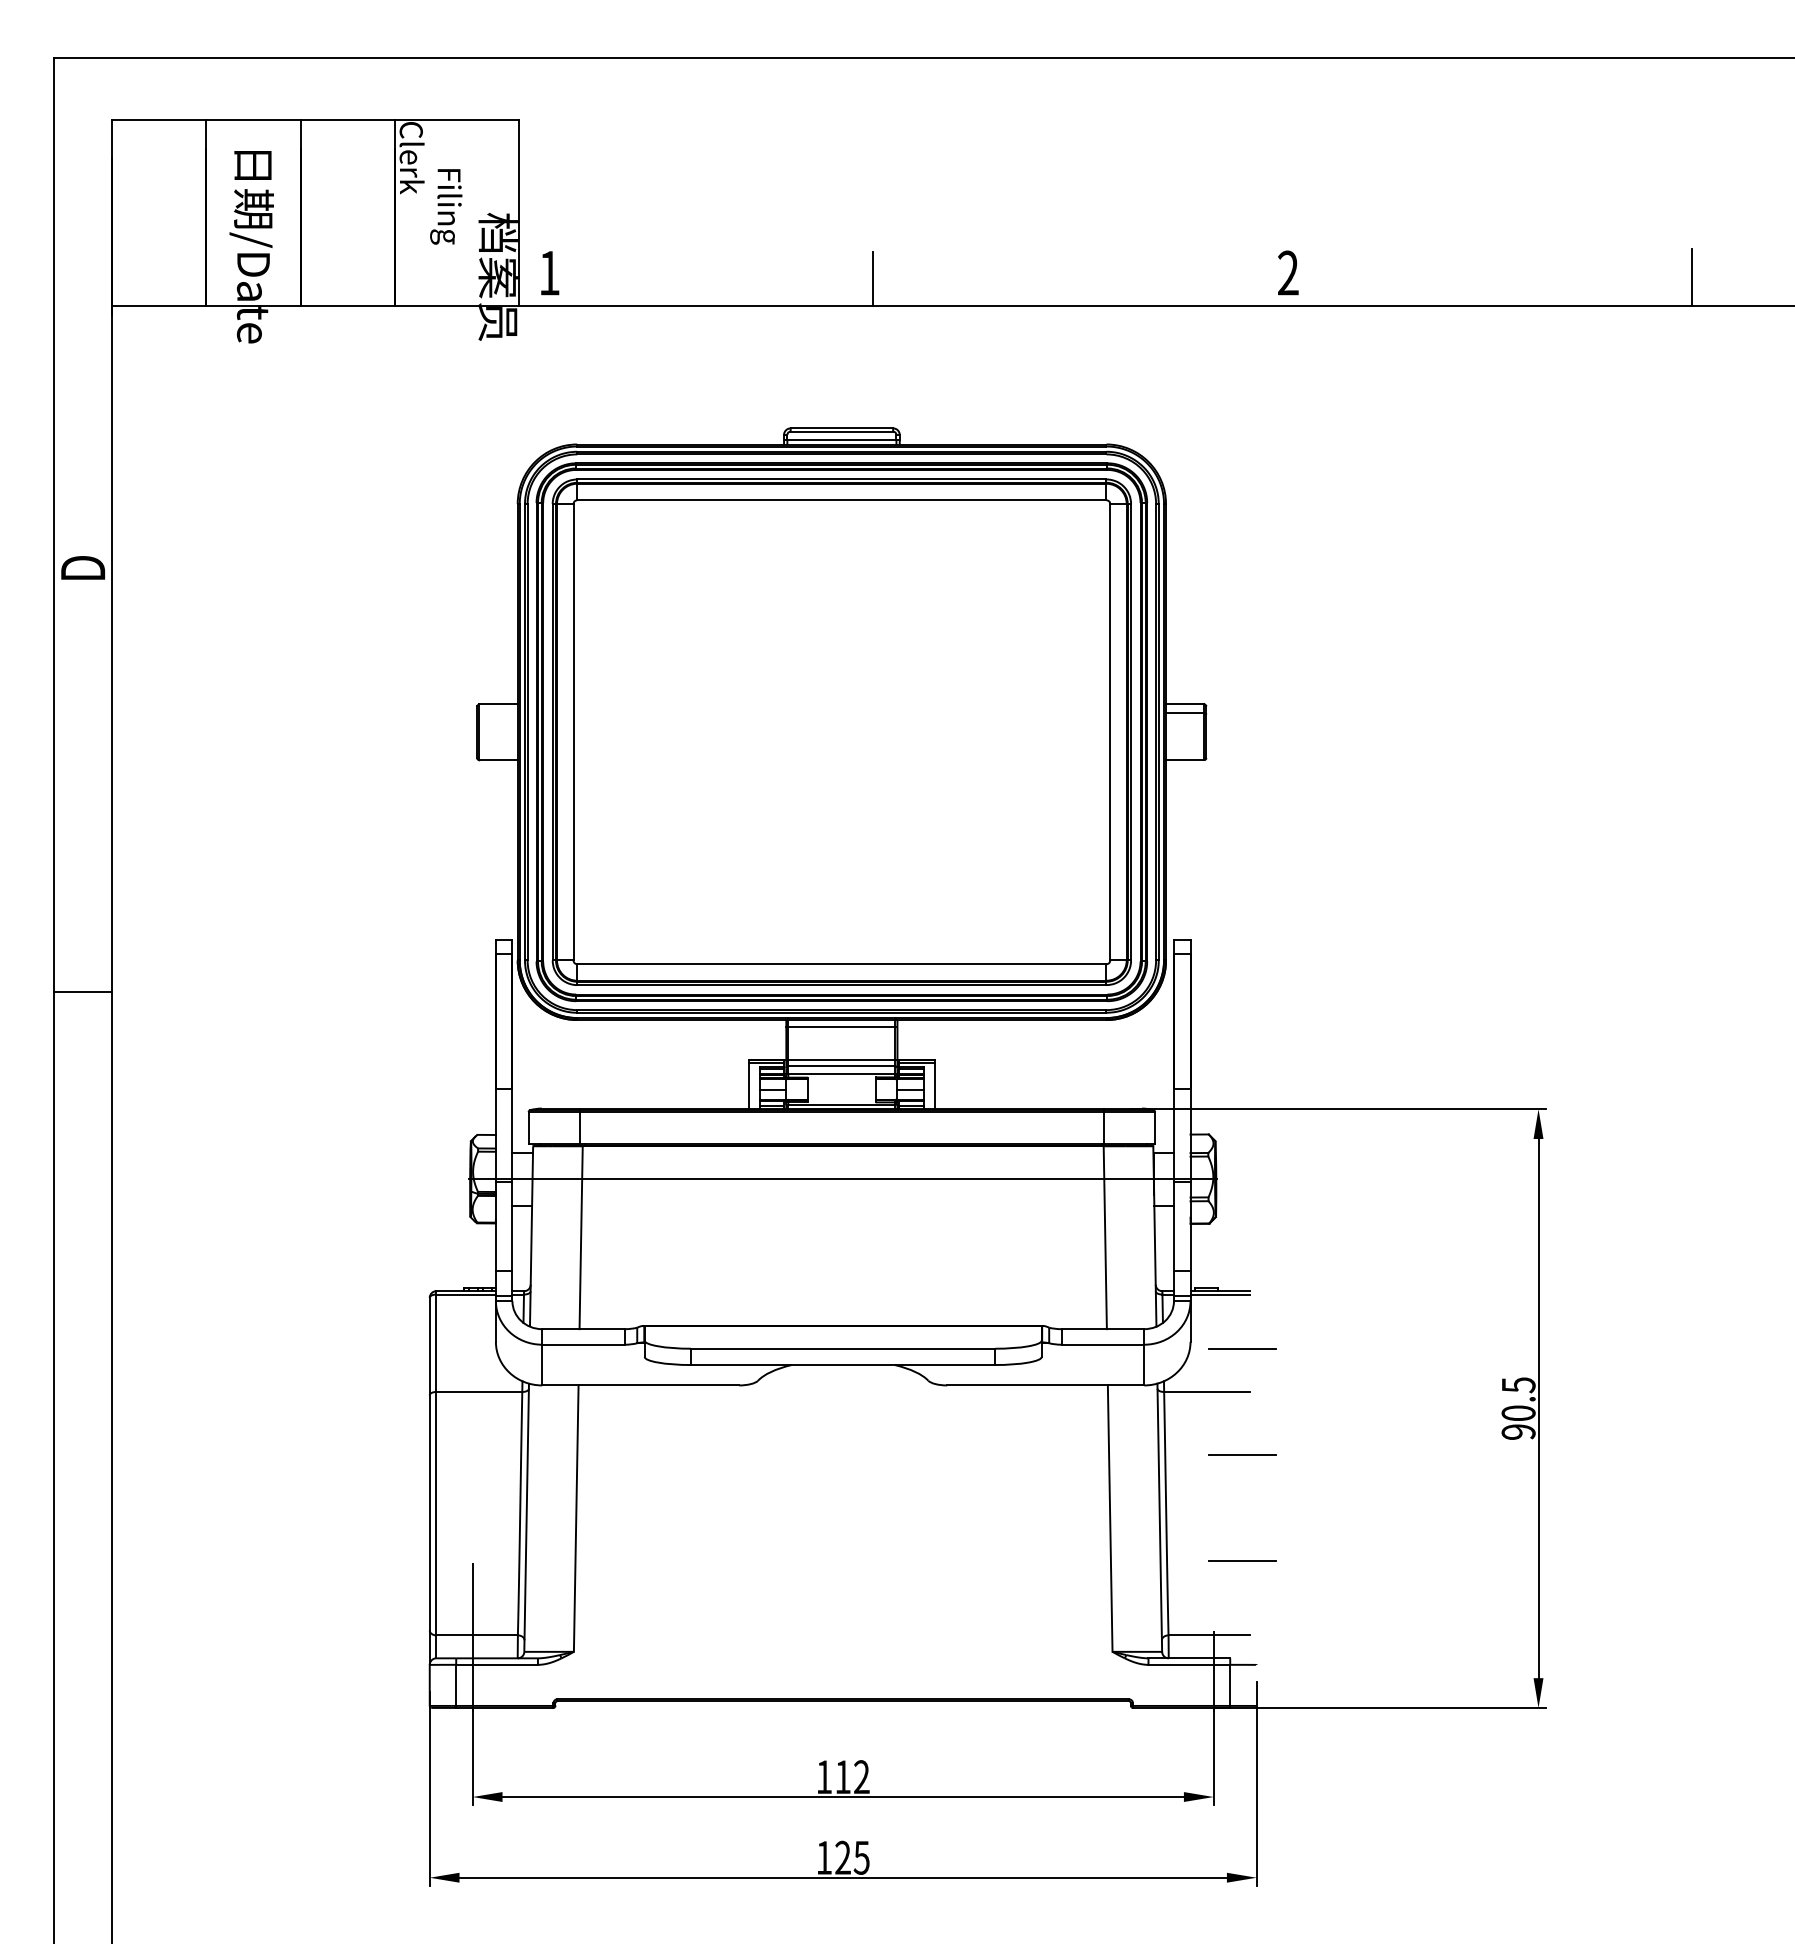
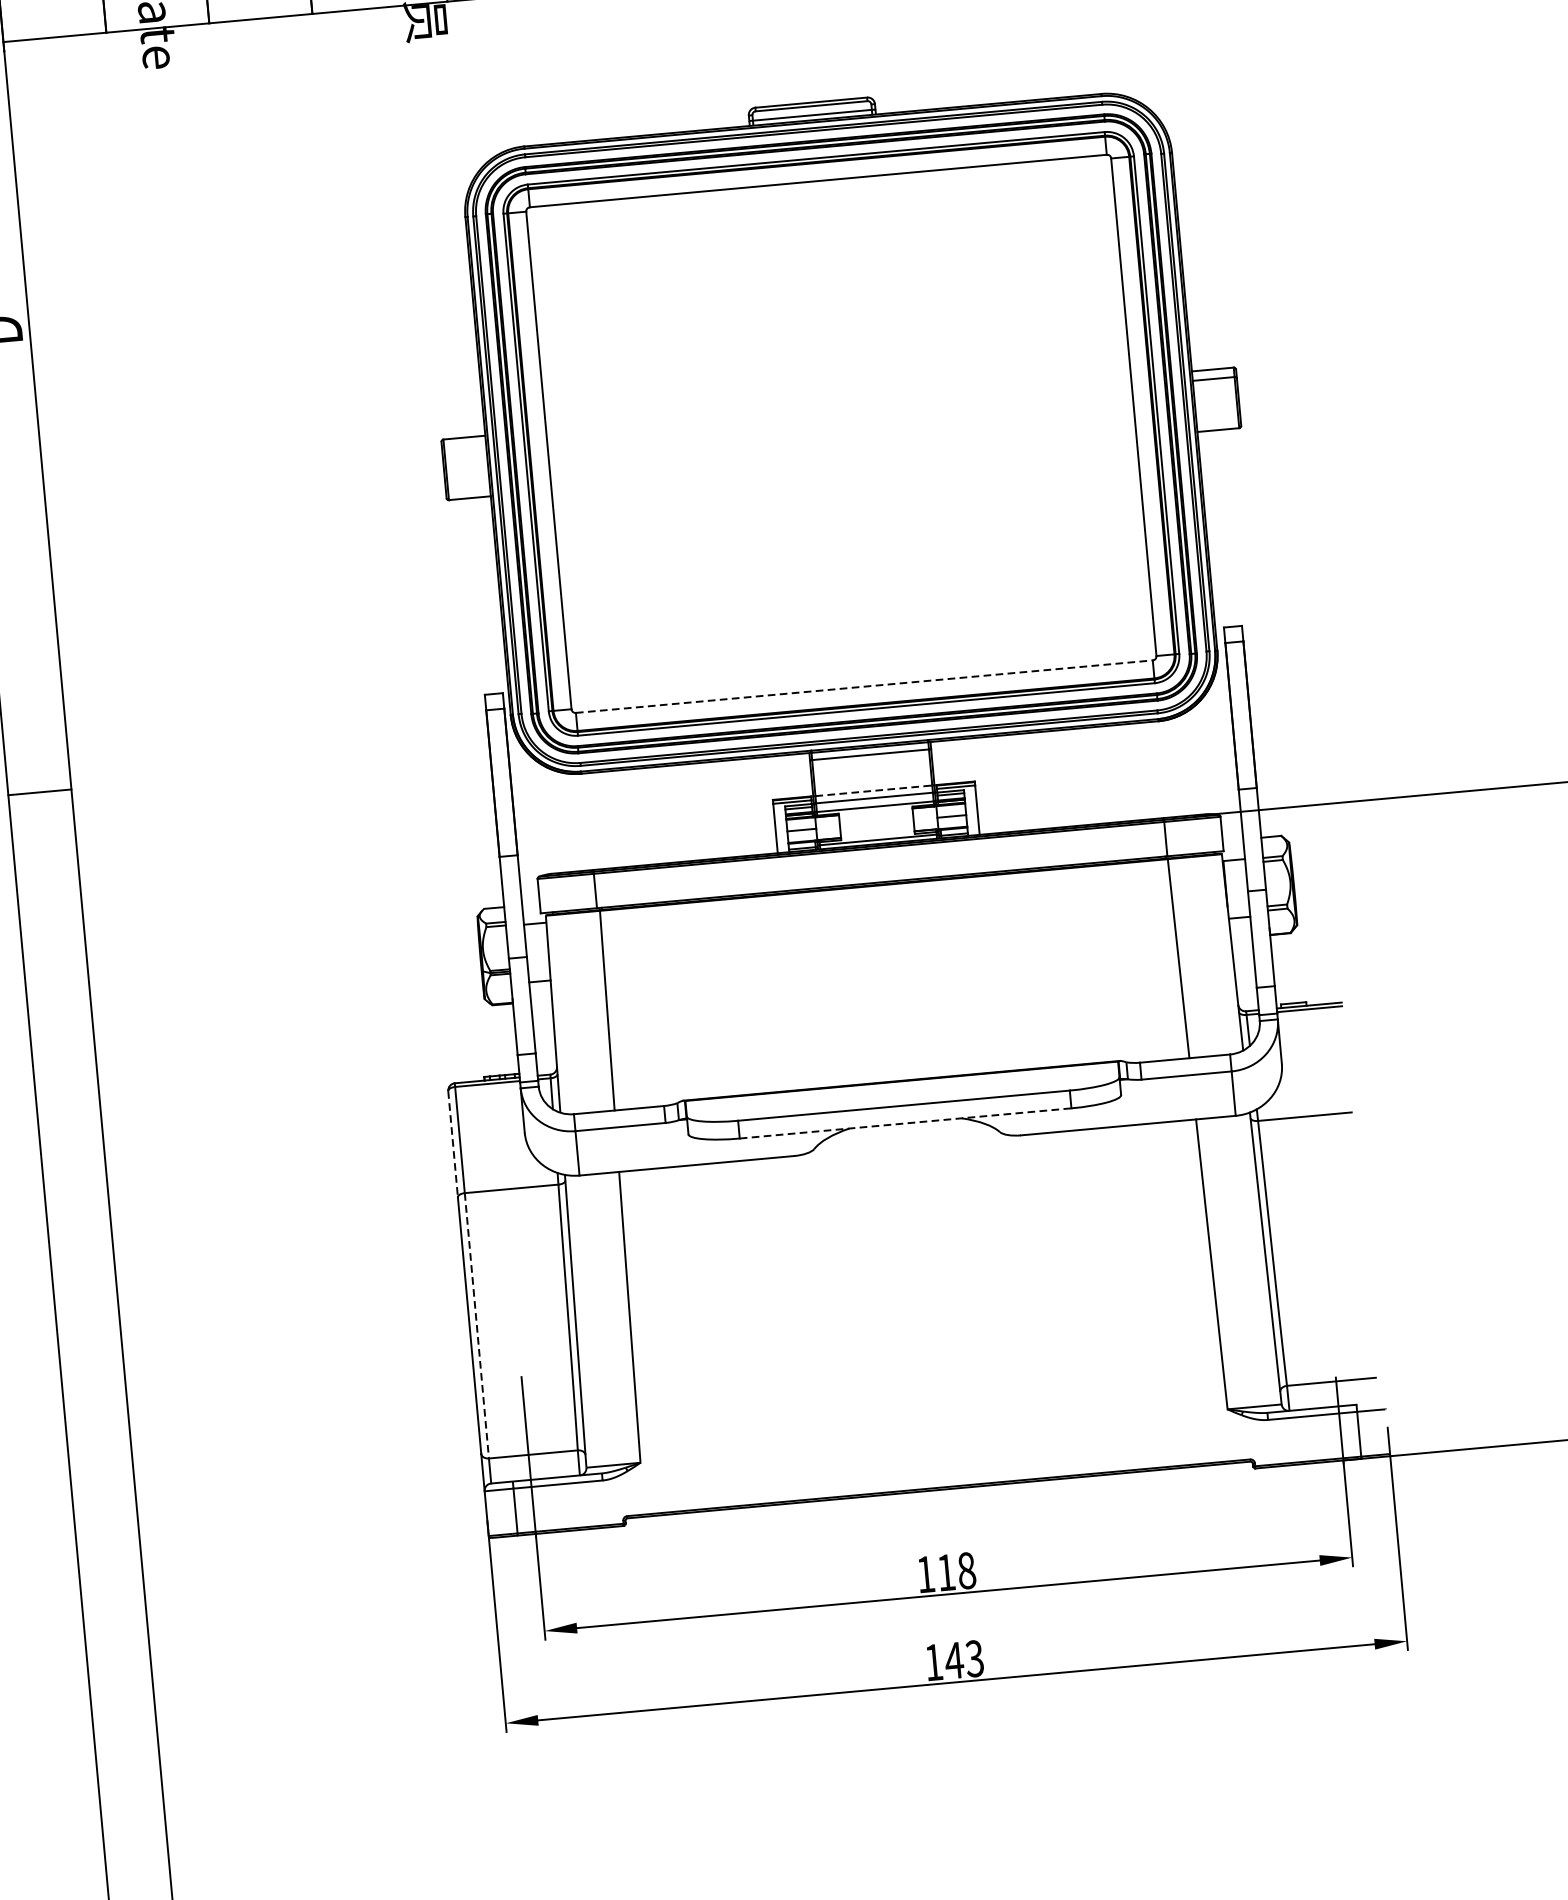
line: (841, 964) -> (863, 687), solid -> dashed
line: (841, 1059) -> (873, 790), solid -> dashed
line: (842, 1179) -> (886, 921), removed
line: (429, 1346) -> (452, 1144), solid -> dashed
line: (1242, 1349) -> (1339, 1066), removed
line: (843, 1365) -> (905, 1123), solid -> dashed
line: (1242, 1455) -> (1349, 1182), removed
line: (436, 1513) -> (477, 1325), solid -> dashed
line: (1242, 1561) -> (1360, 1297), removed
text: (861, 1777) -> (966, 1571), 112 -> 118
text: (851, 1857) -> (963, 1659), 125 -> 143

